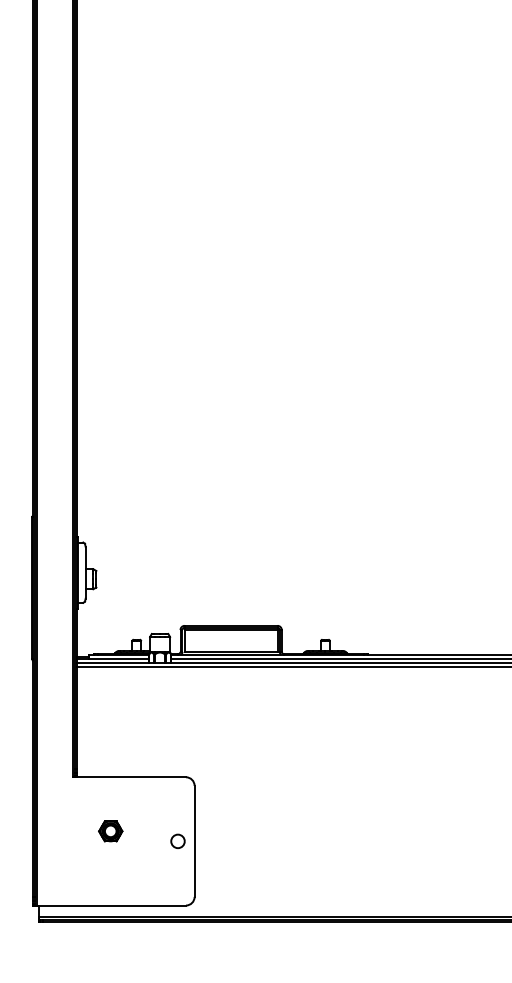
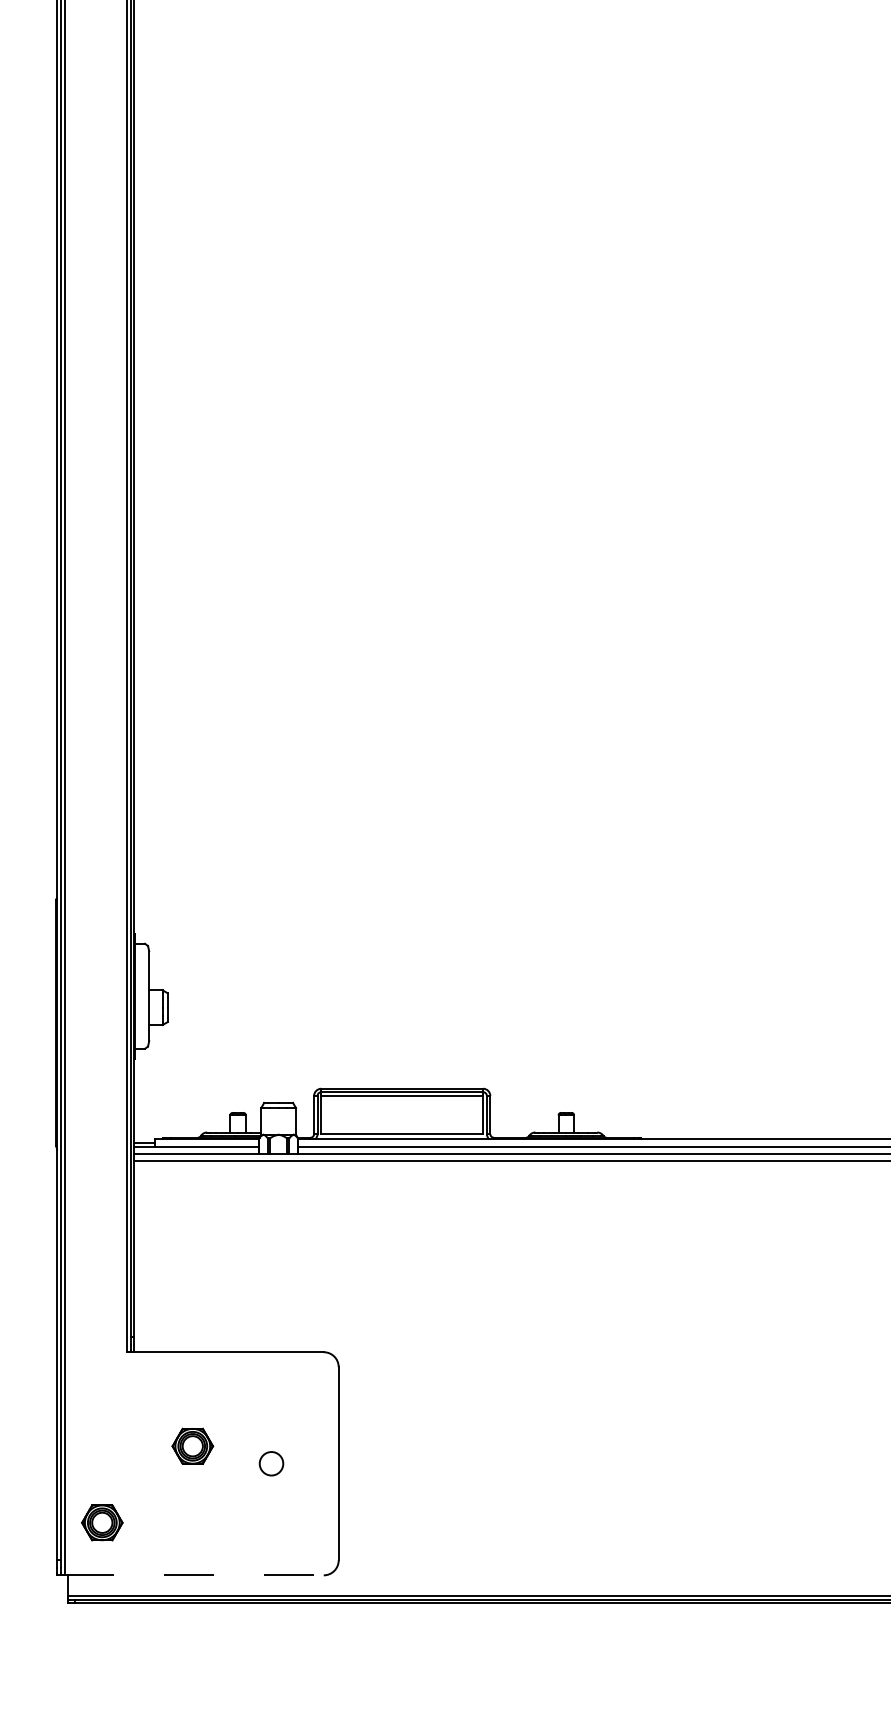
circle: (177, 840) -> (270, 1462), moved
part: (58, 875) -> (101, 1523), added
line: (112, 905) -> (195, 1575), solid -> dashed

